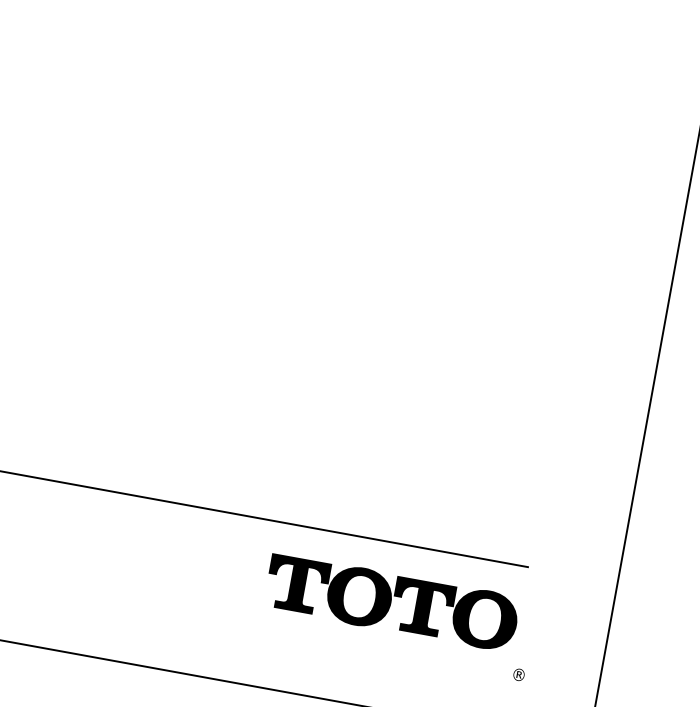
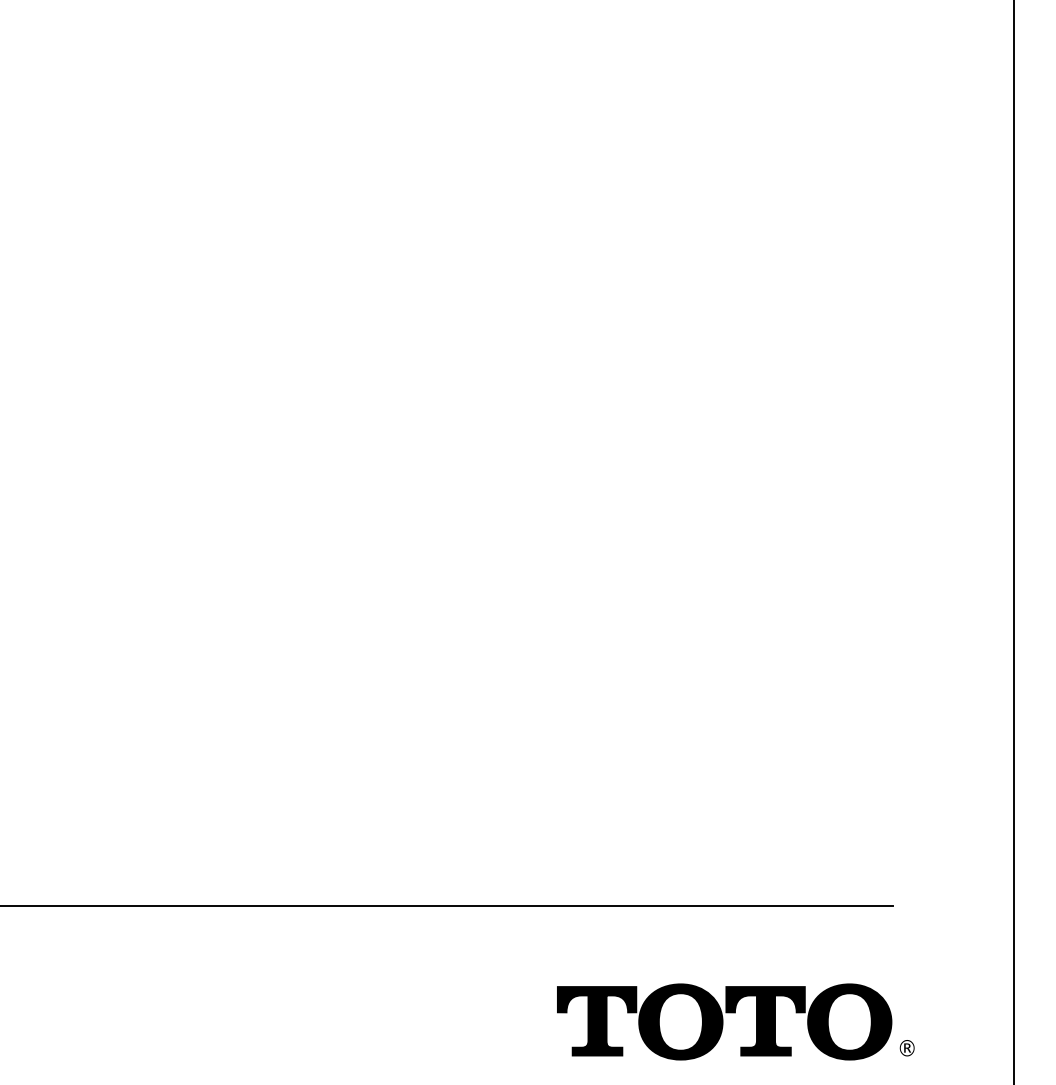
part: (392, 602) -> (724, 1021), moved

